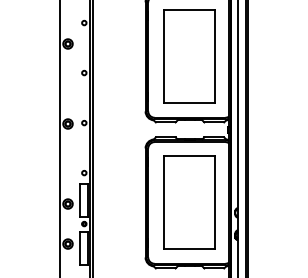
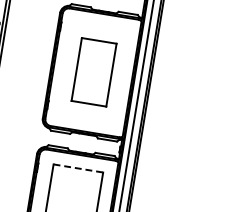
part: (189, 56) -> (93, 72), size x0.7
line: (189, 155) -> (78, 168), solid -> dashed

